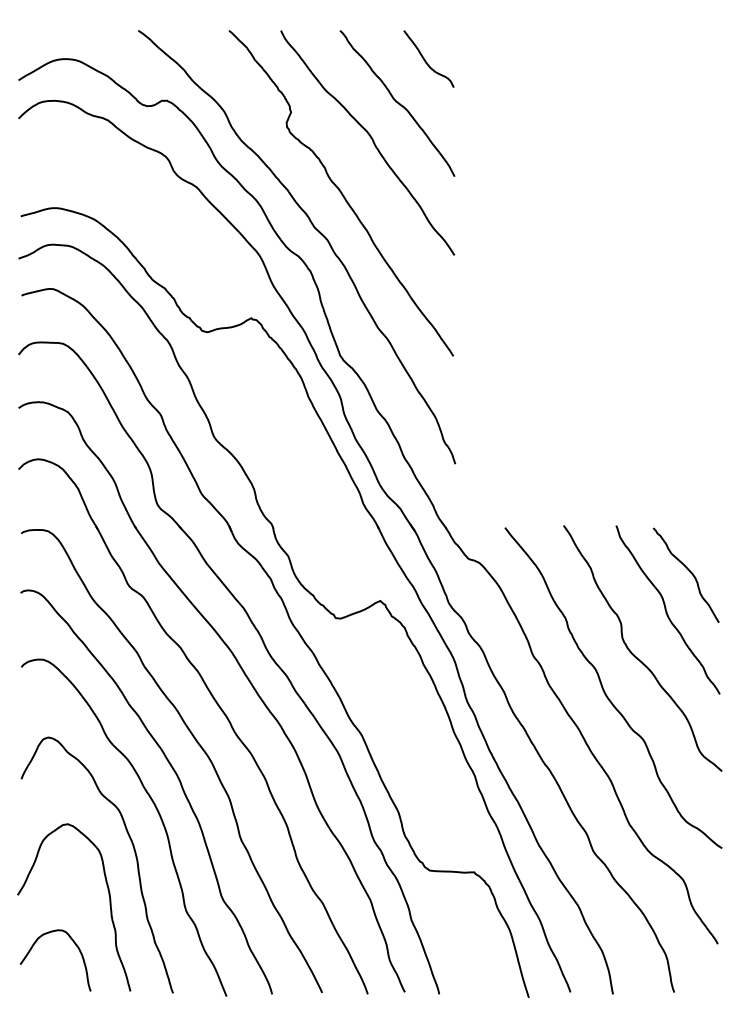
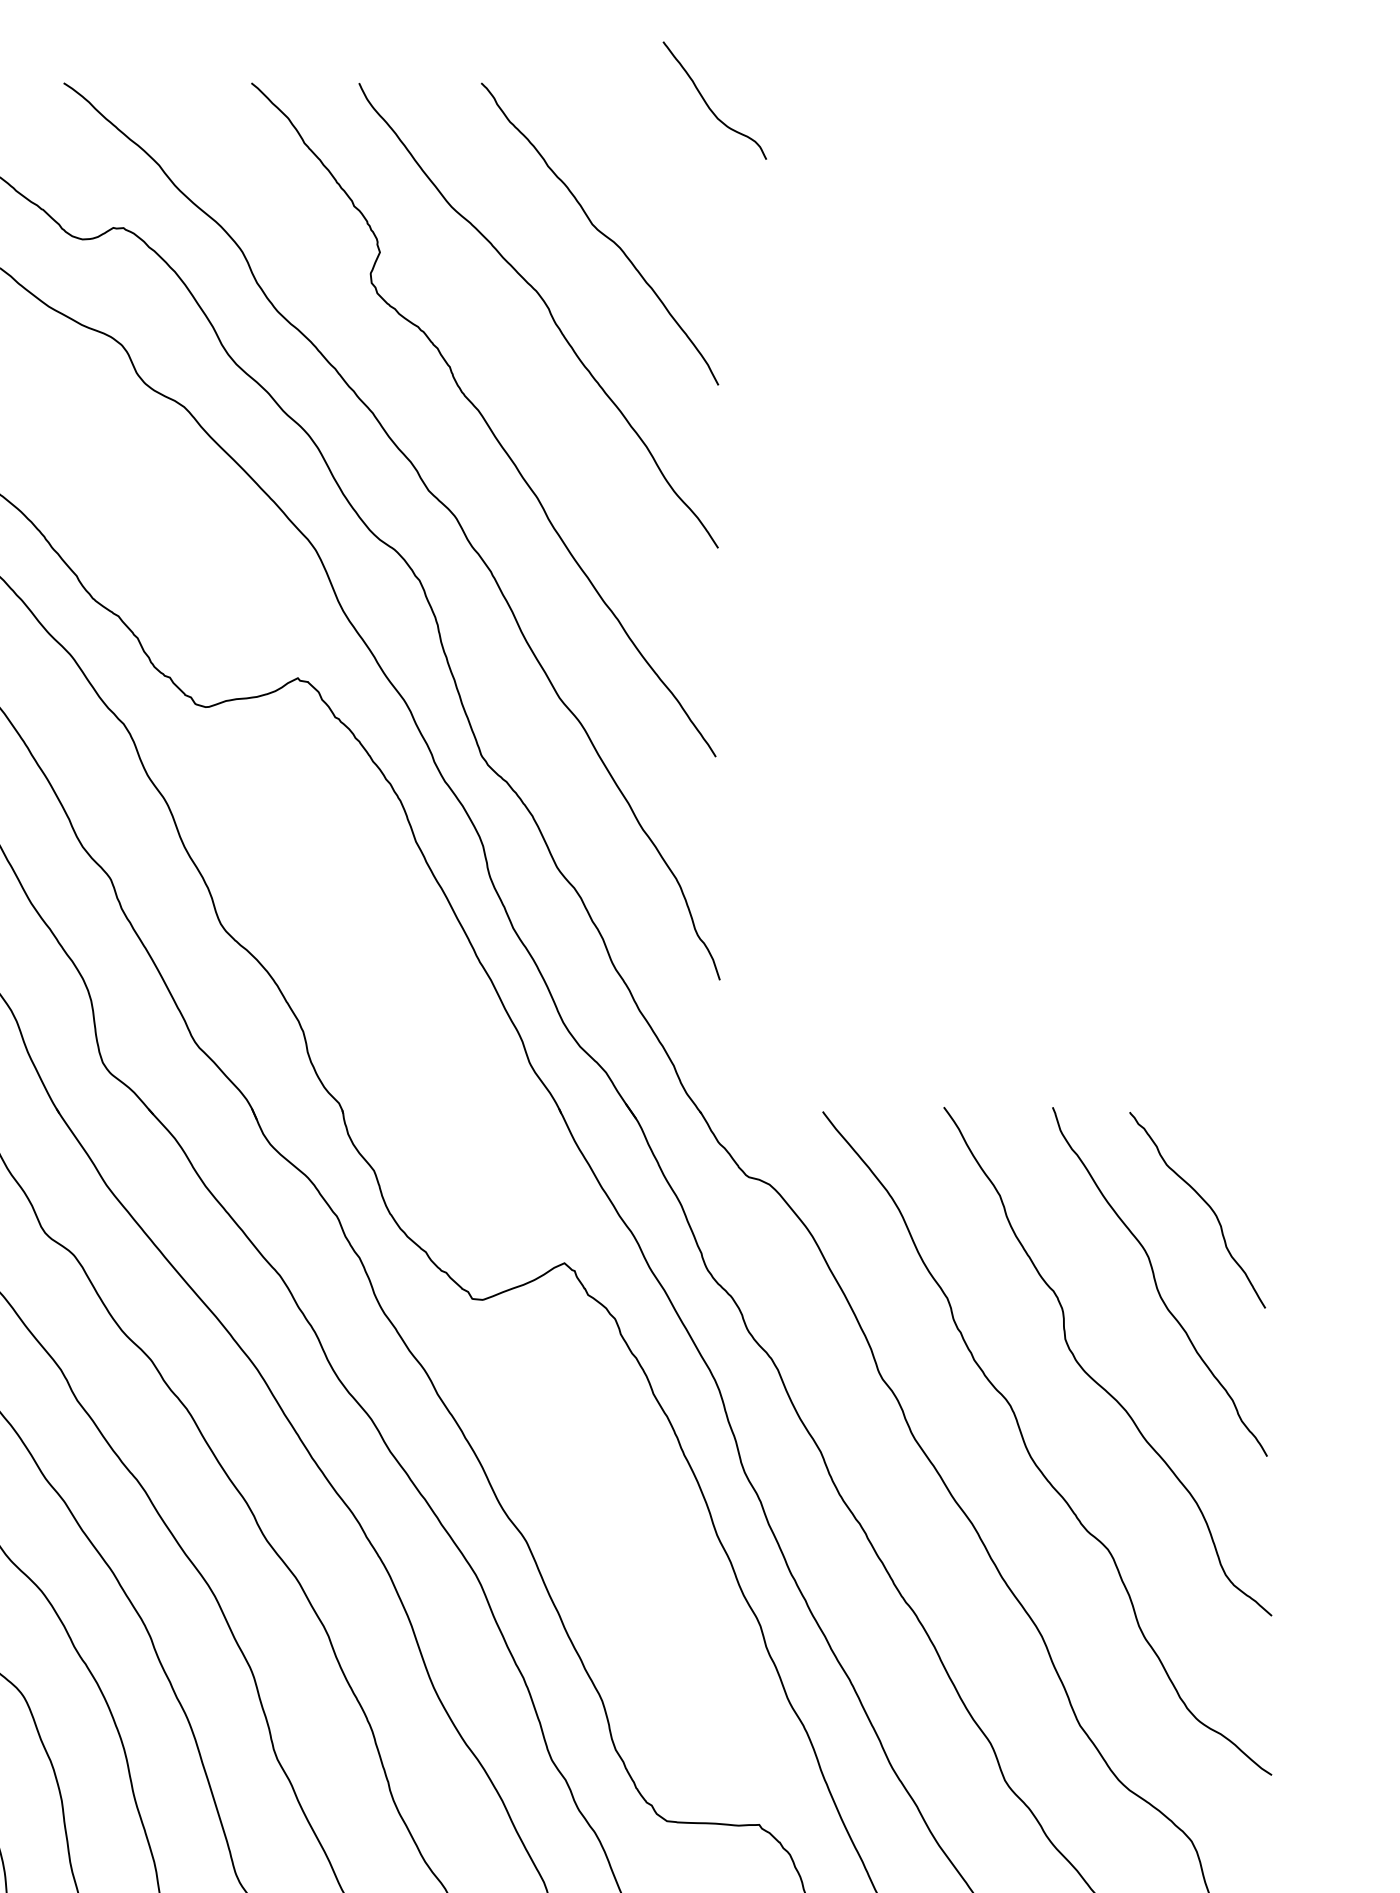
curve: (425, 59) -> (707, 101), moved

